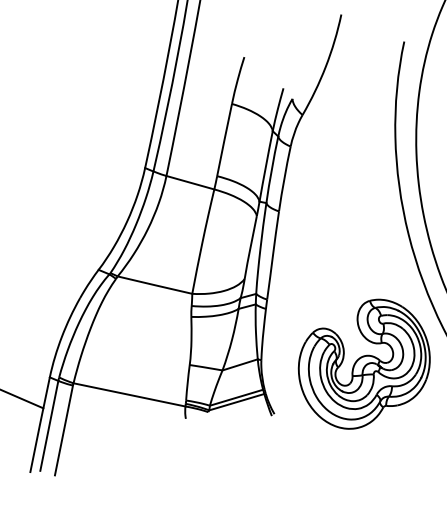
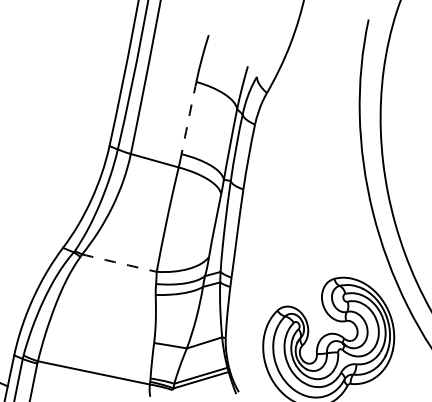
arc: (224, 140) -> (188, 118), solid -> dashed
arc: (154, 285) -> (118, 263), solid -> dashed

